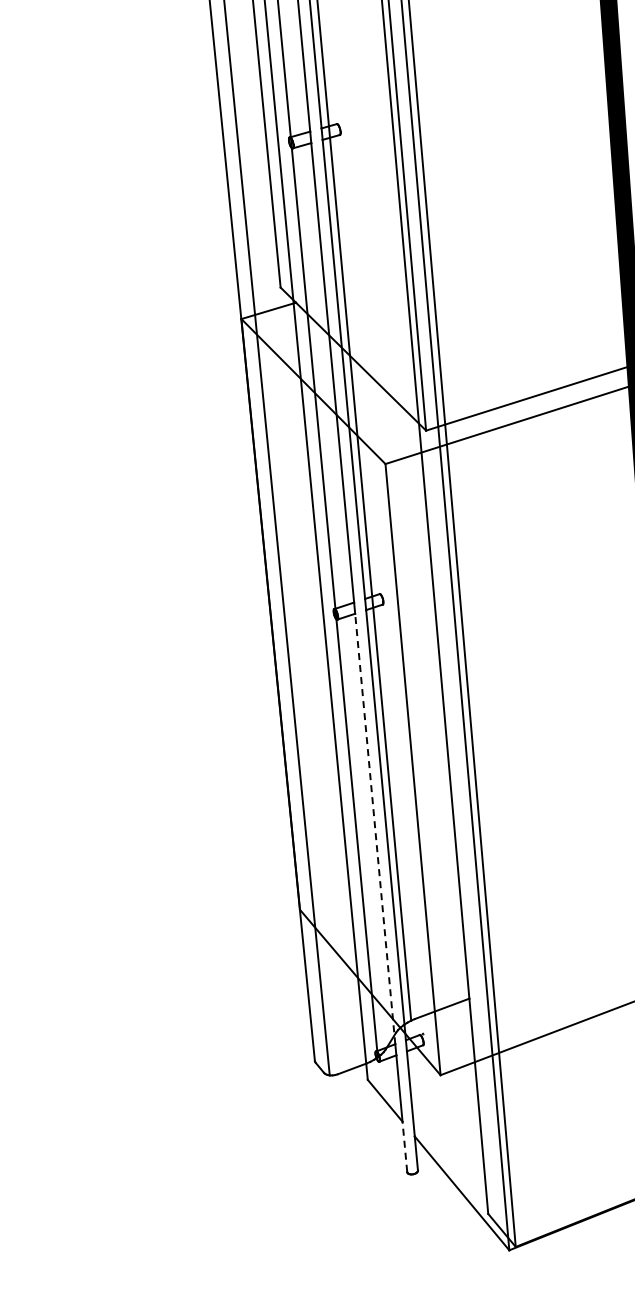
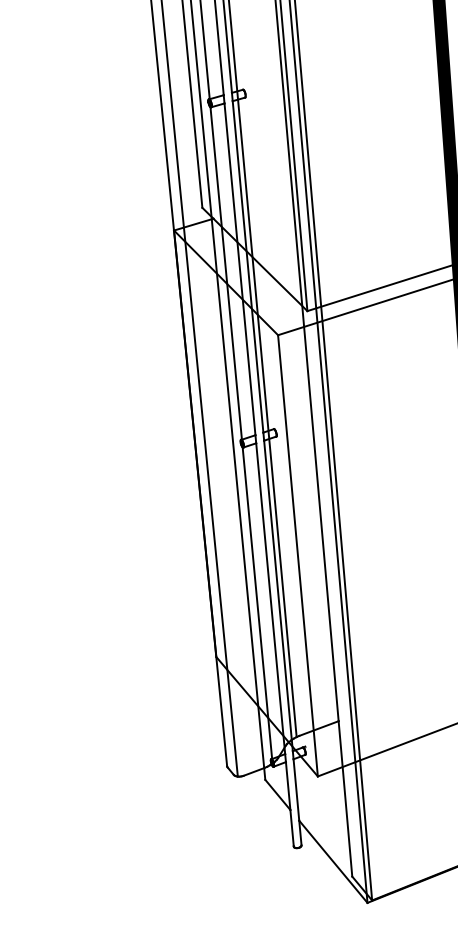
line: (375, 828) -> (270, 598), dashed -> solid
line: (404, 1146) -> (291, 827), dashed -> solid

